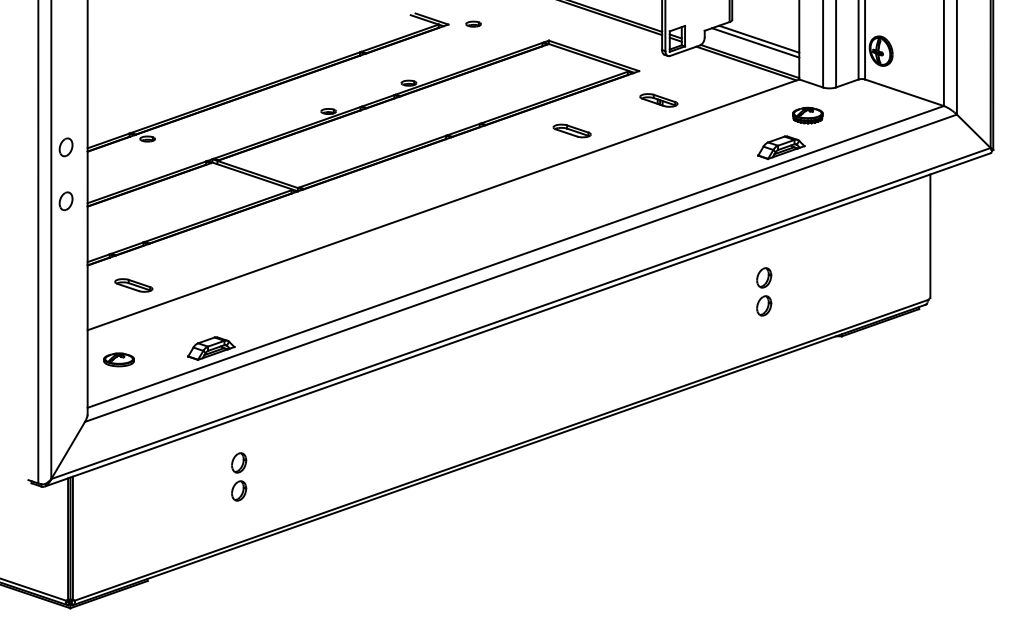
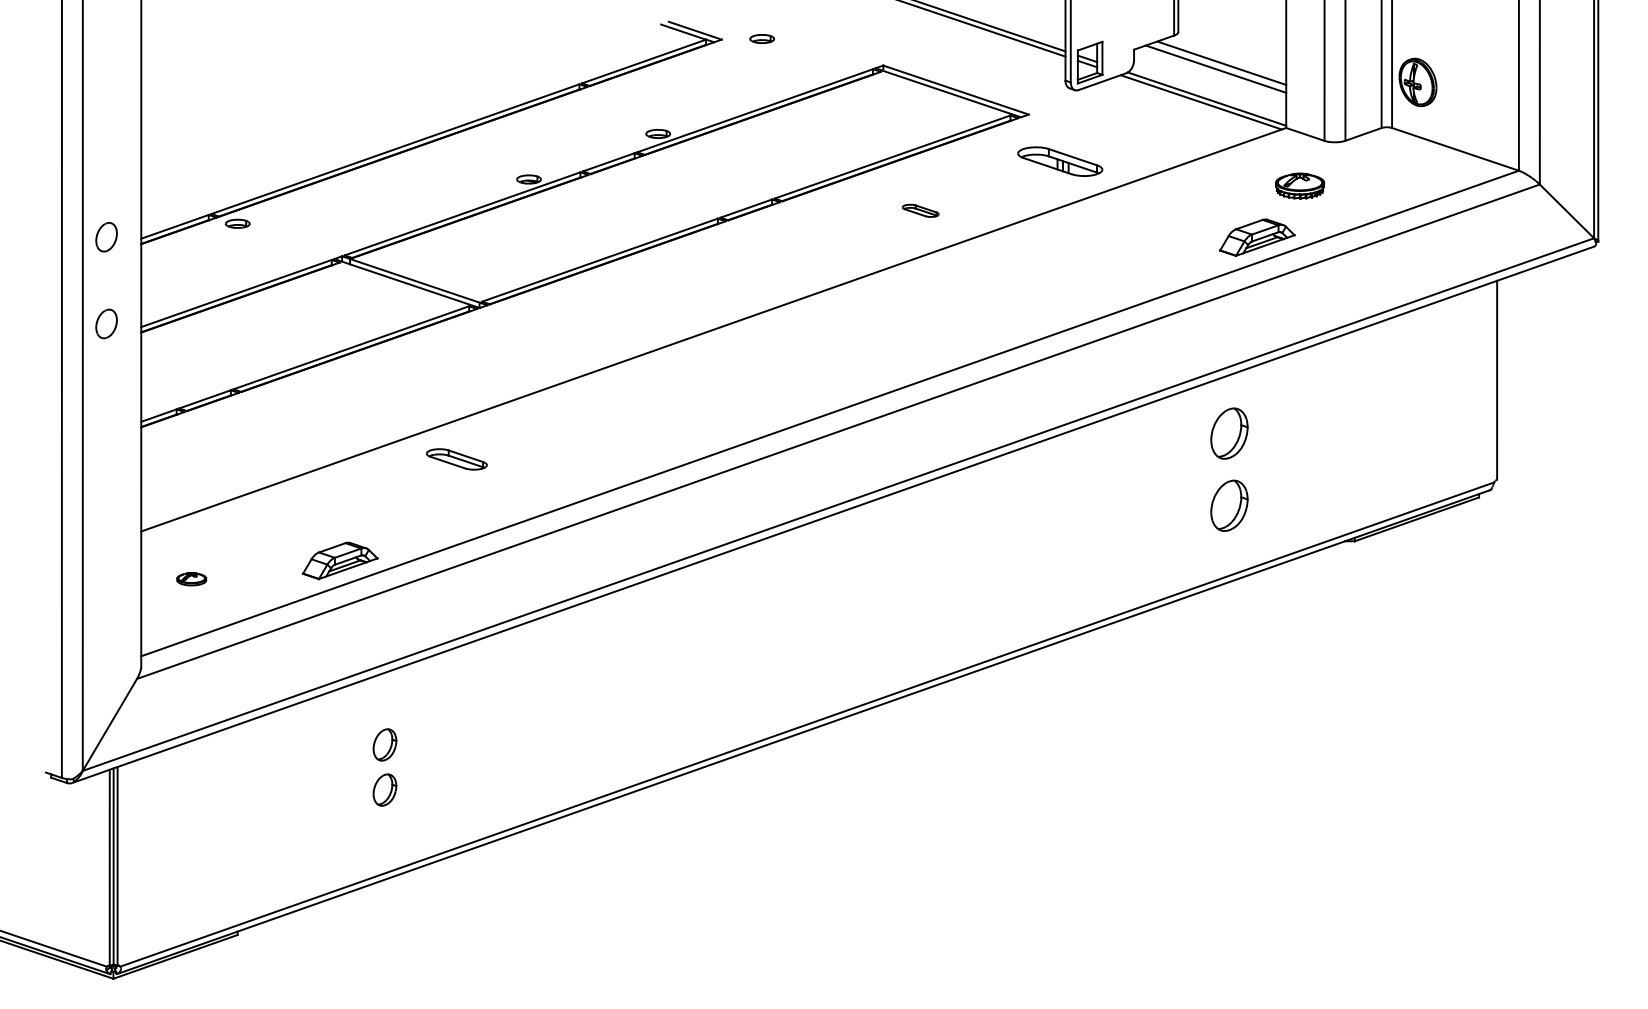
part: (658, 100) -> (1059, 161), size x1.4
part: (571, 130) -> (919, 210), size x0.6
part: (133, 285) -> (456, 459), moved
part: (764, 291) -> (1230, 469), size x1.6
part: (118, 359) -> (190, 578), size x0.6

